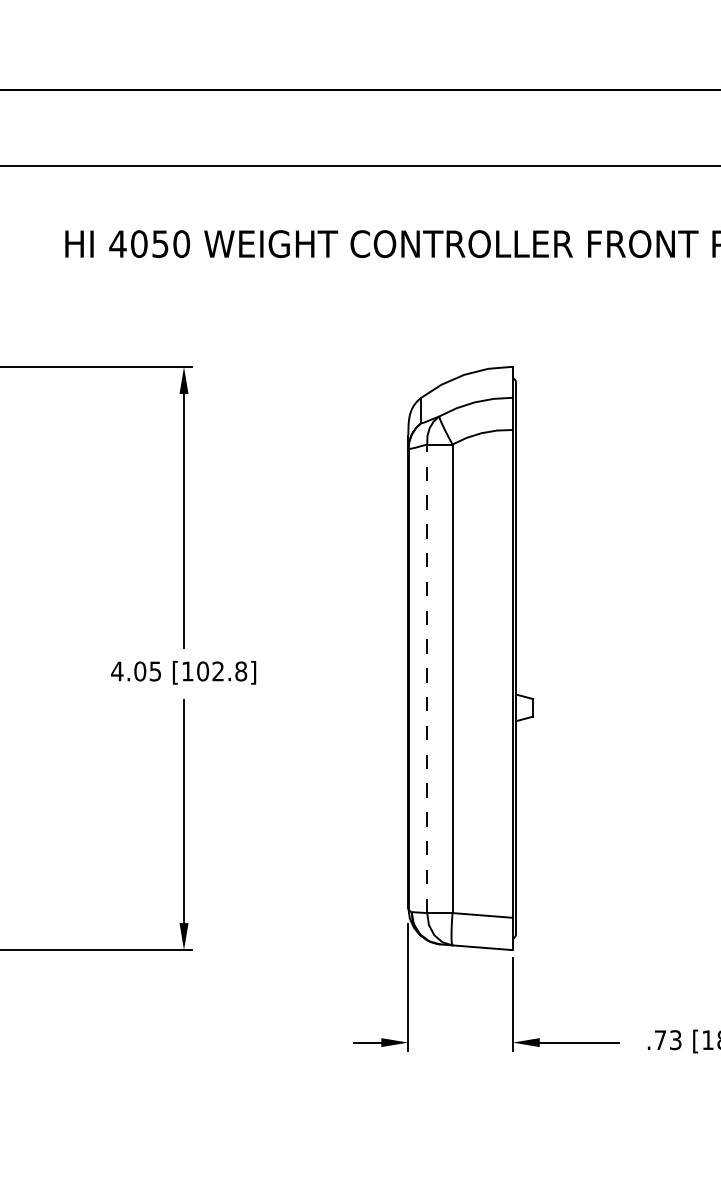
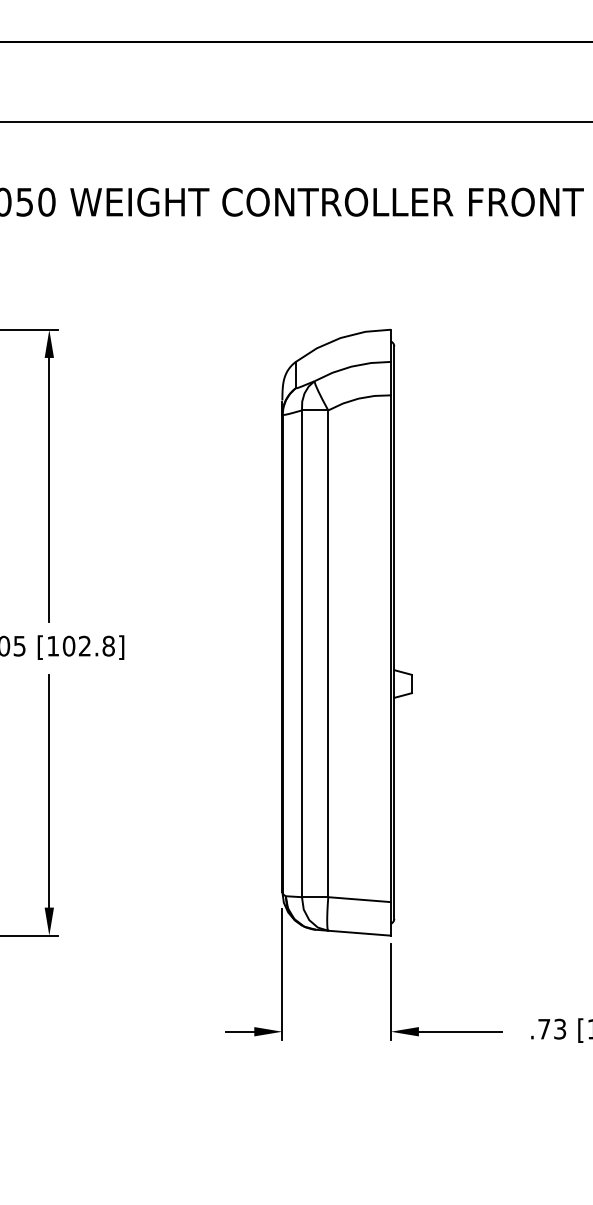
line: (427, 678) -> (302, 653), dashed -> solid

